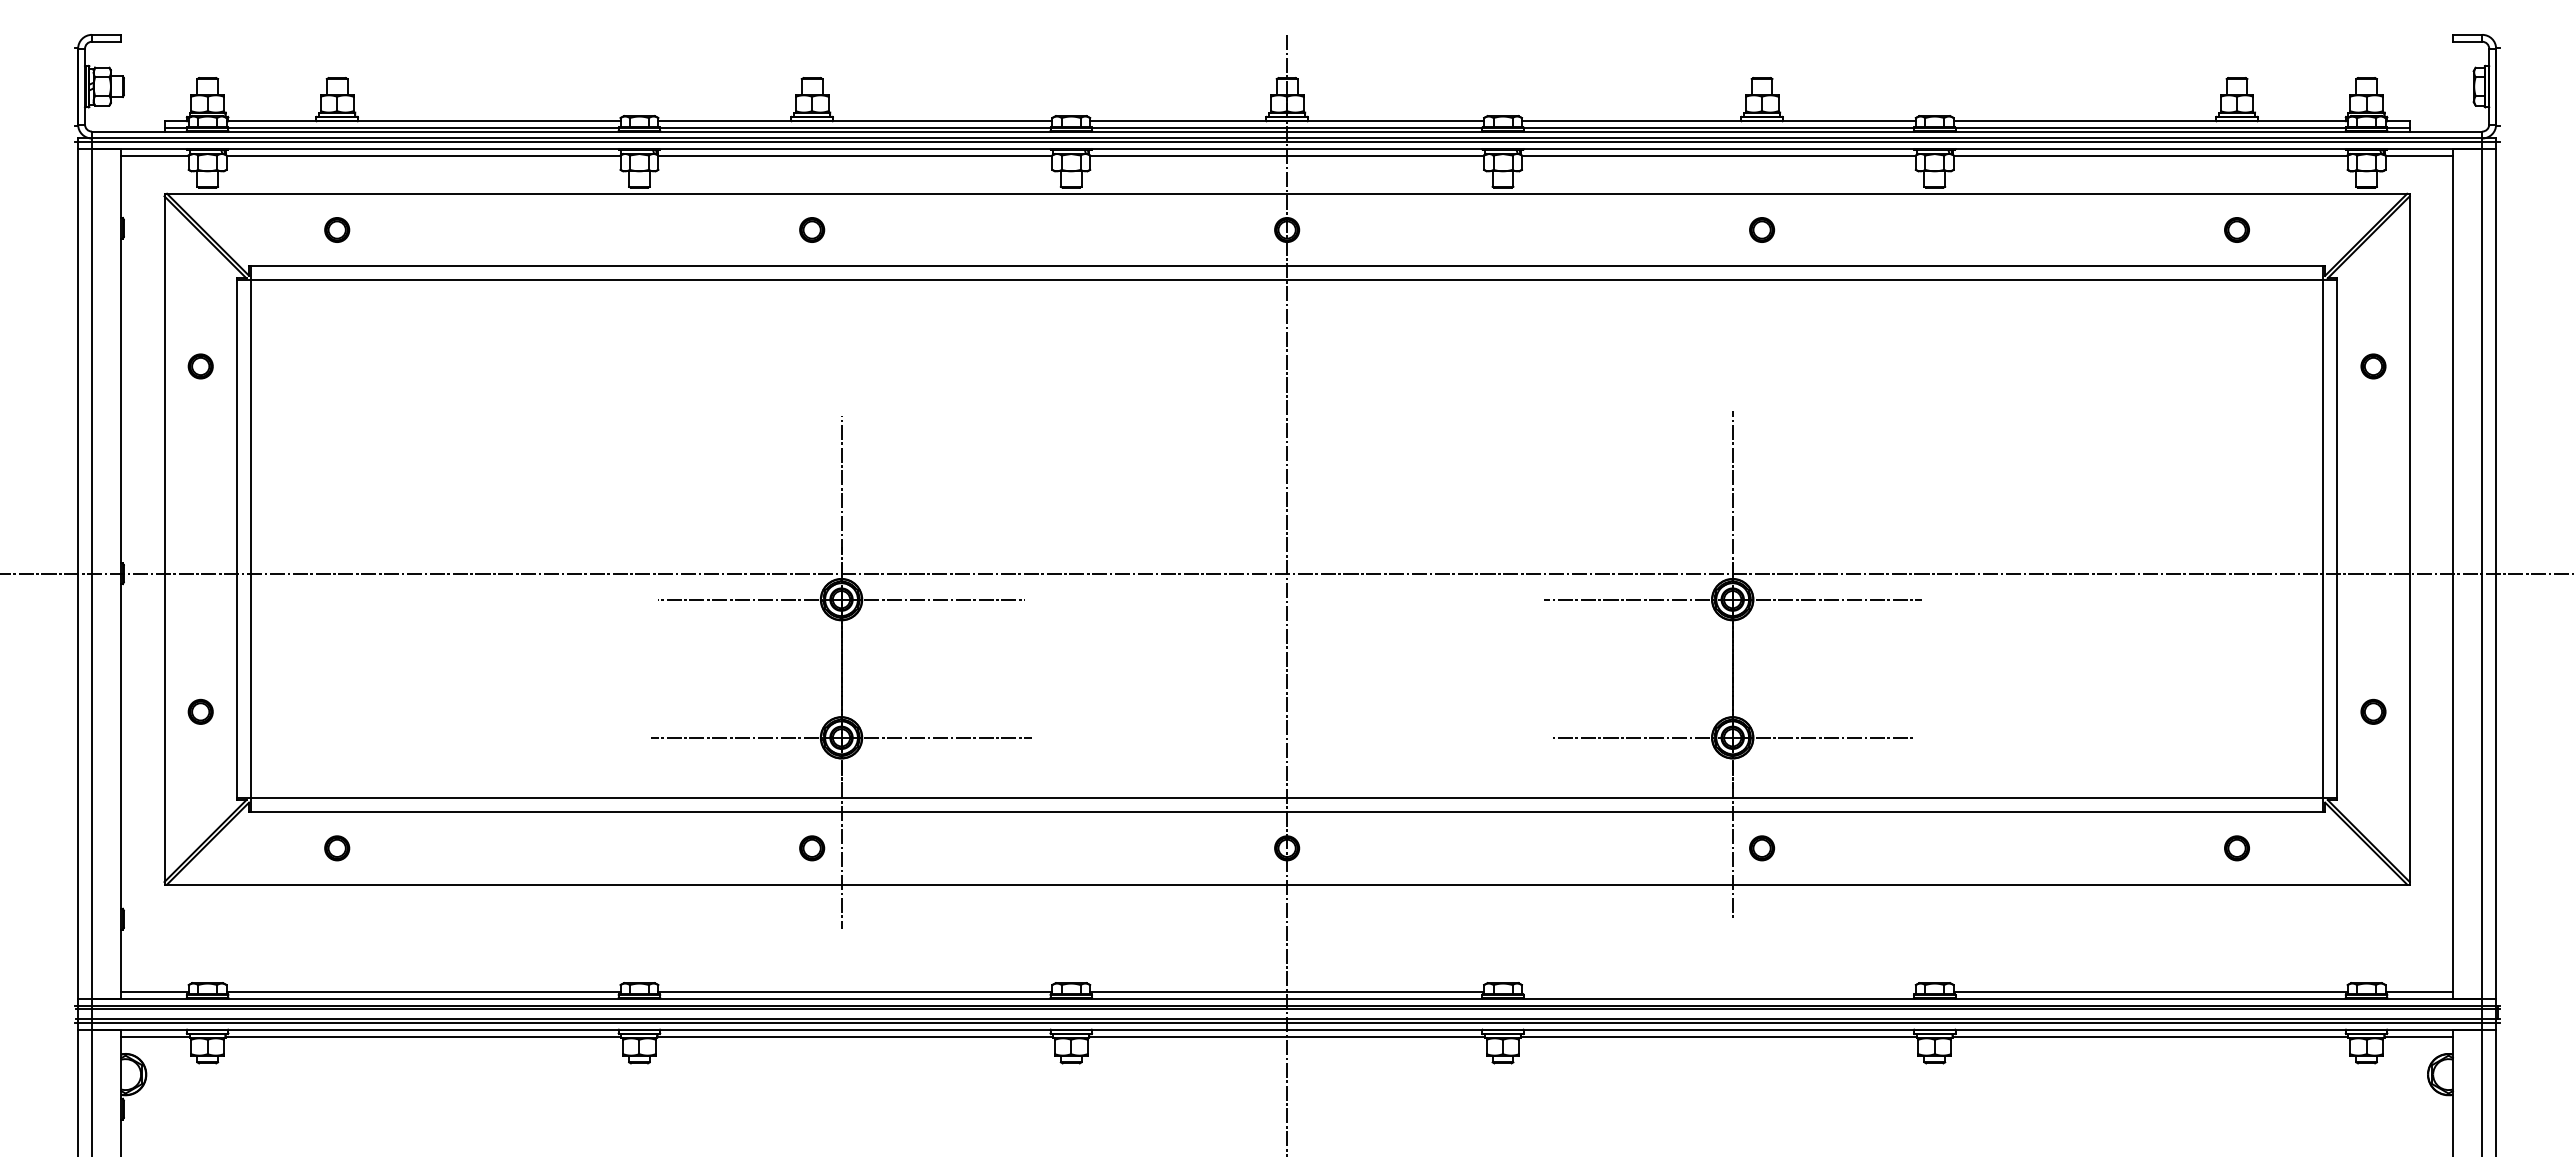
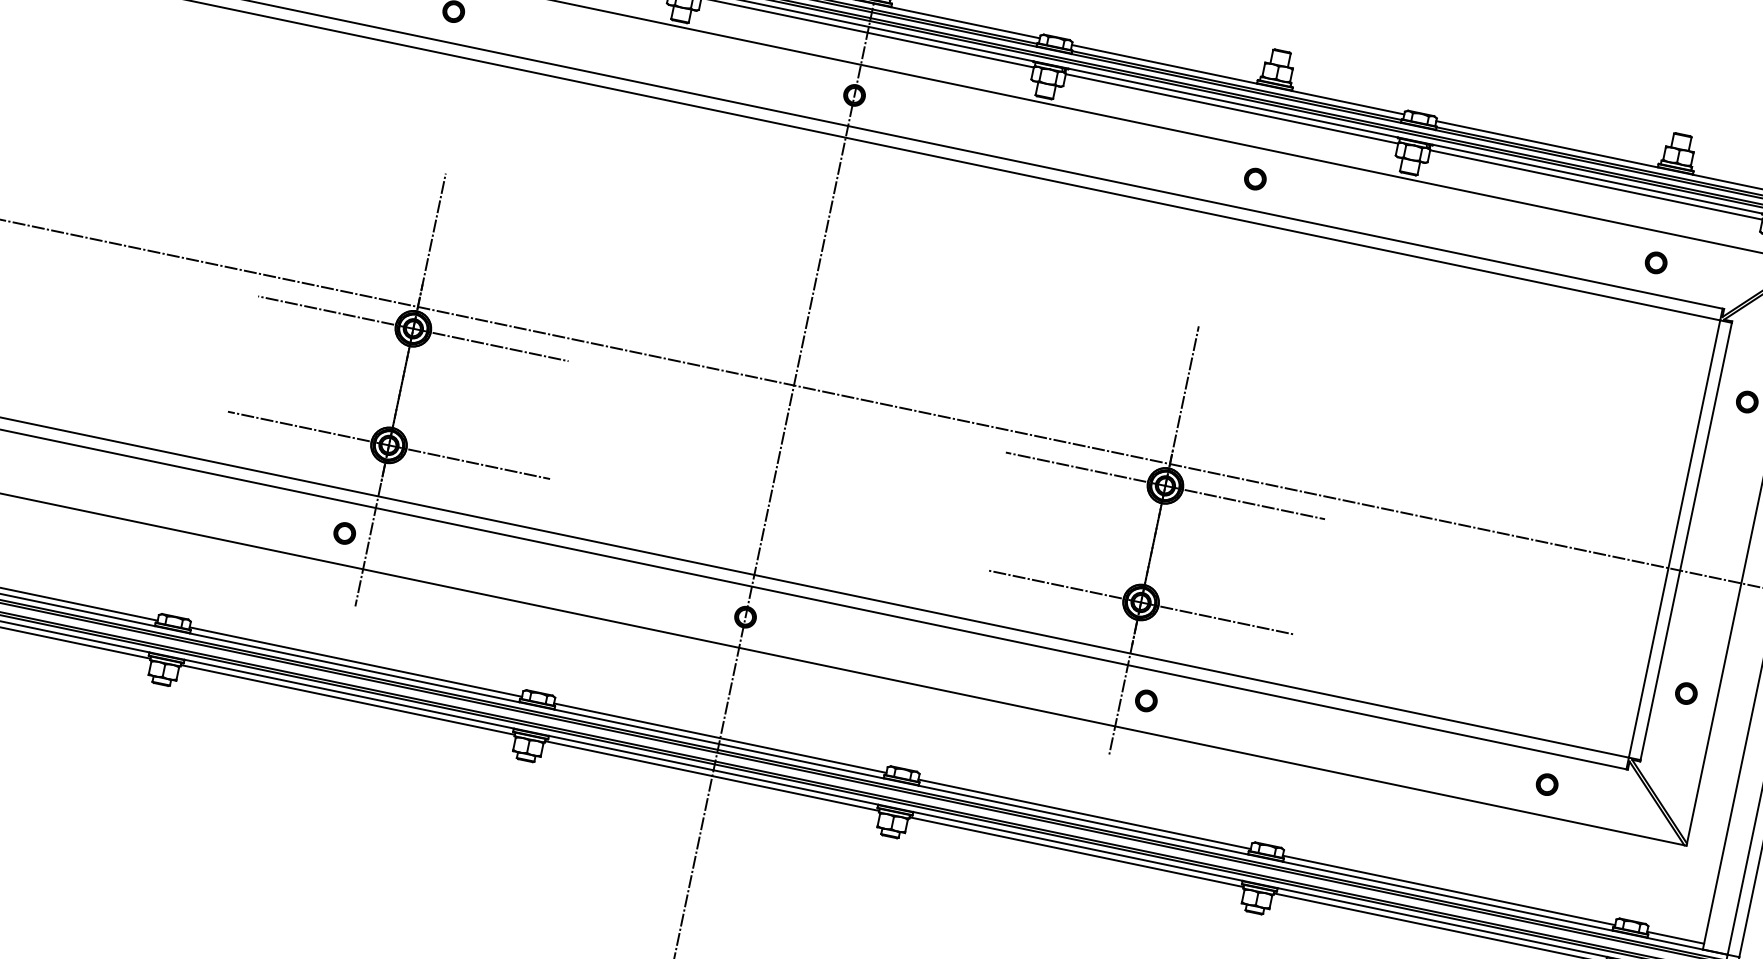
line: (1718, 991) -> (1084, 814), added

